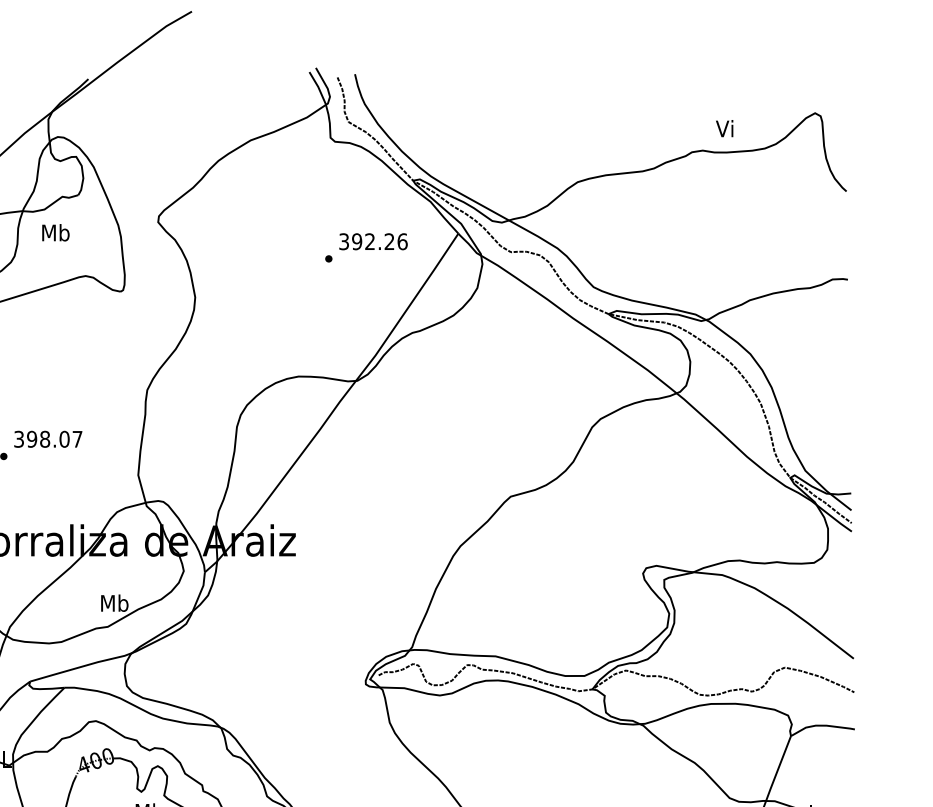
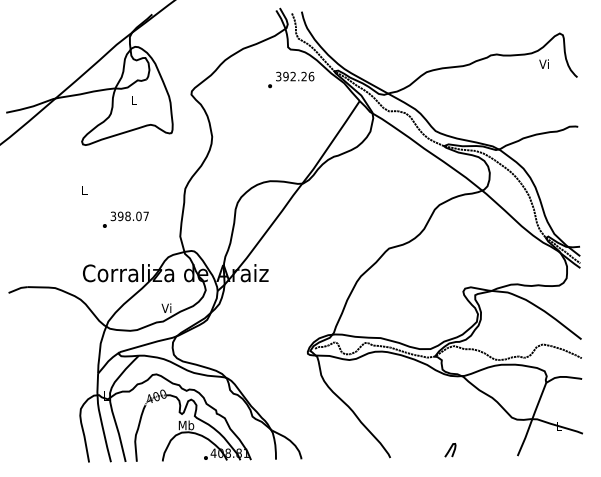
text: (723, 127) -> (543, 63), moved
text: (54, 232) -> (133, 100), Mb -> L
text: (366, 246) -> (291, 79), moved
text: (113, 603) -> (166, 308), Mb -> Vi

